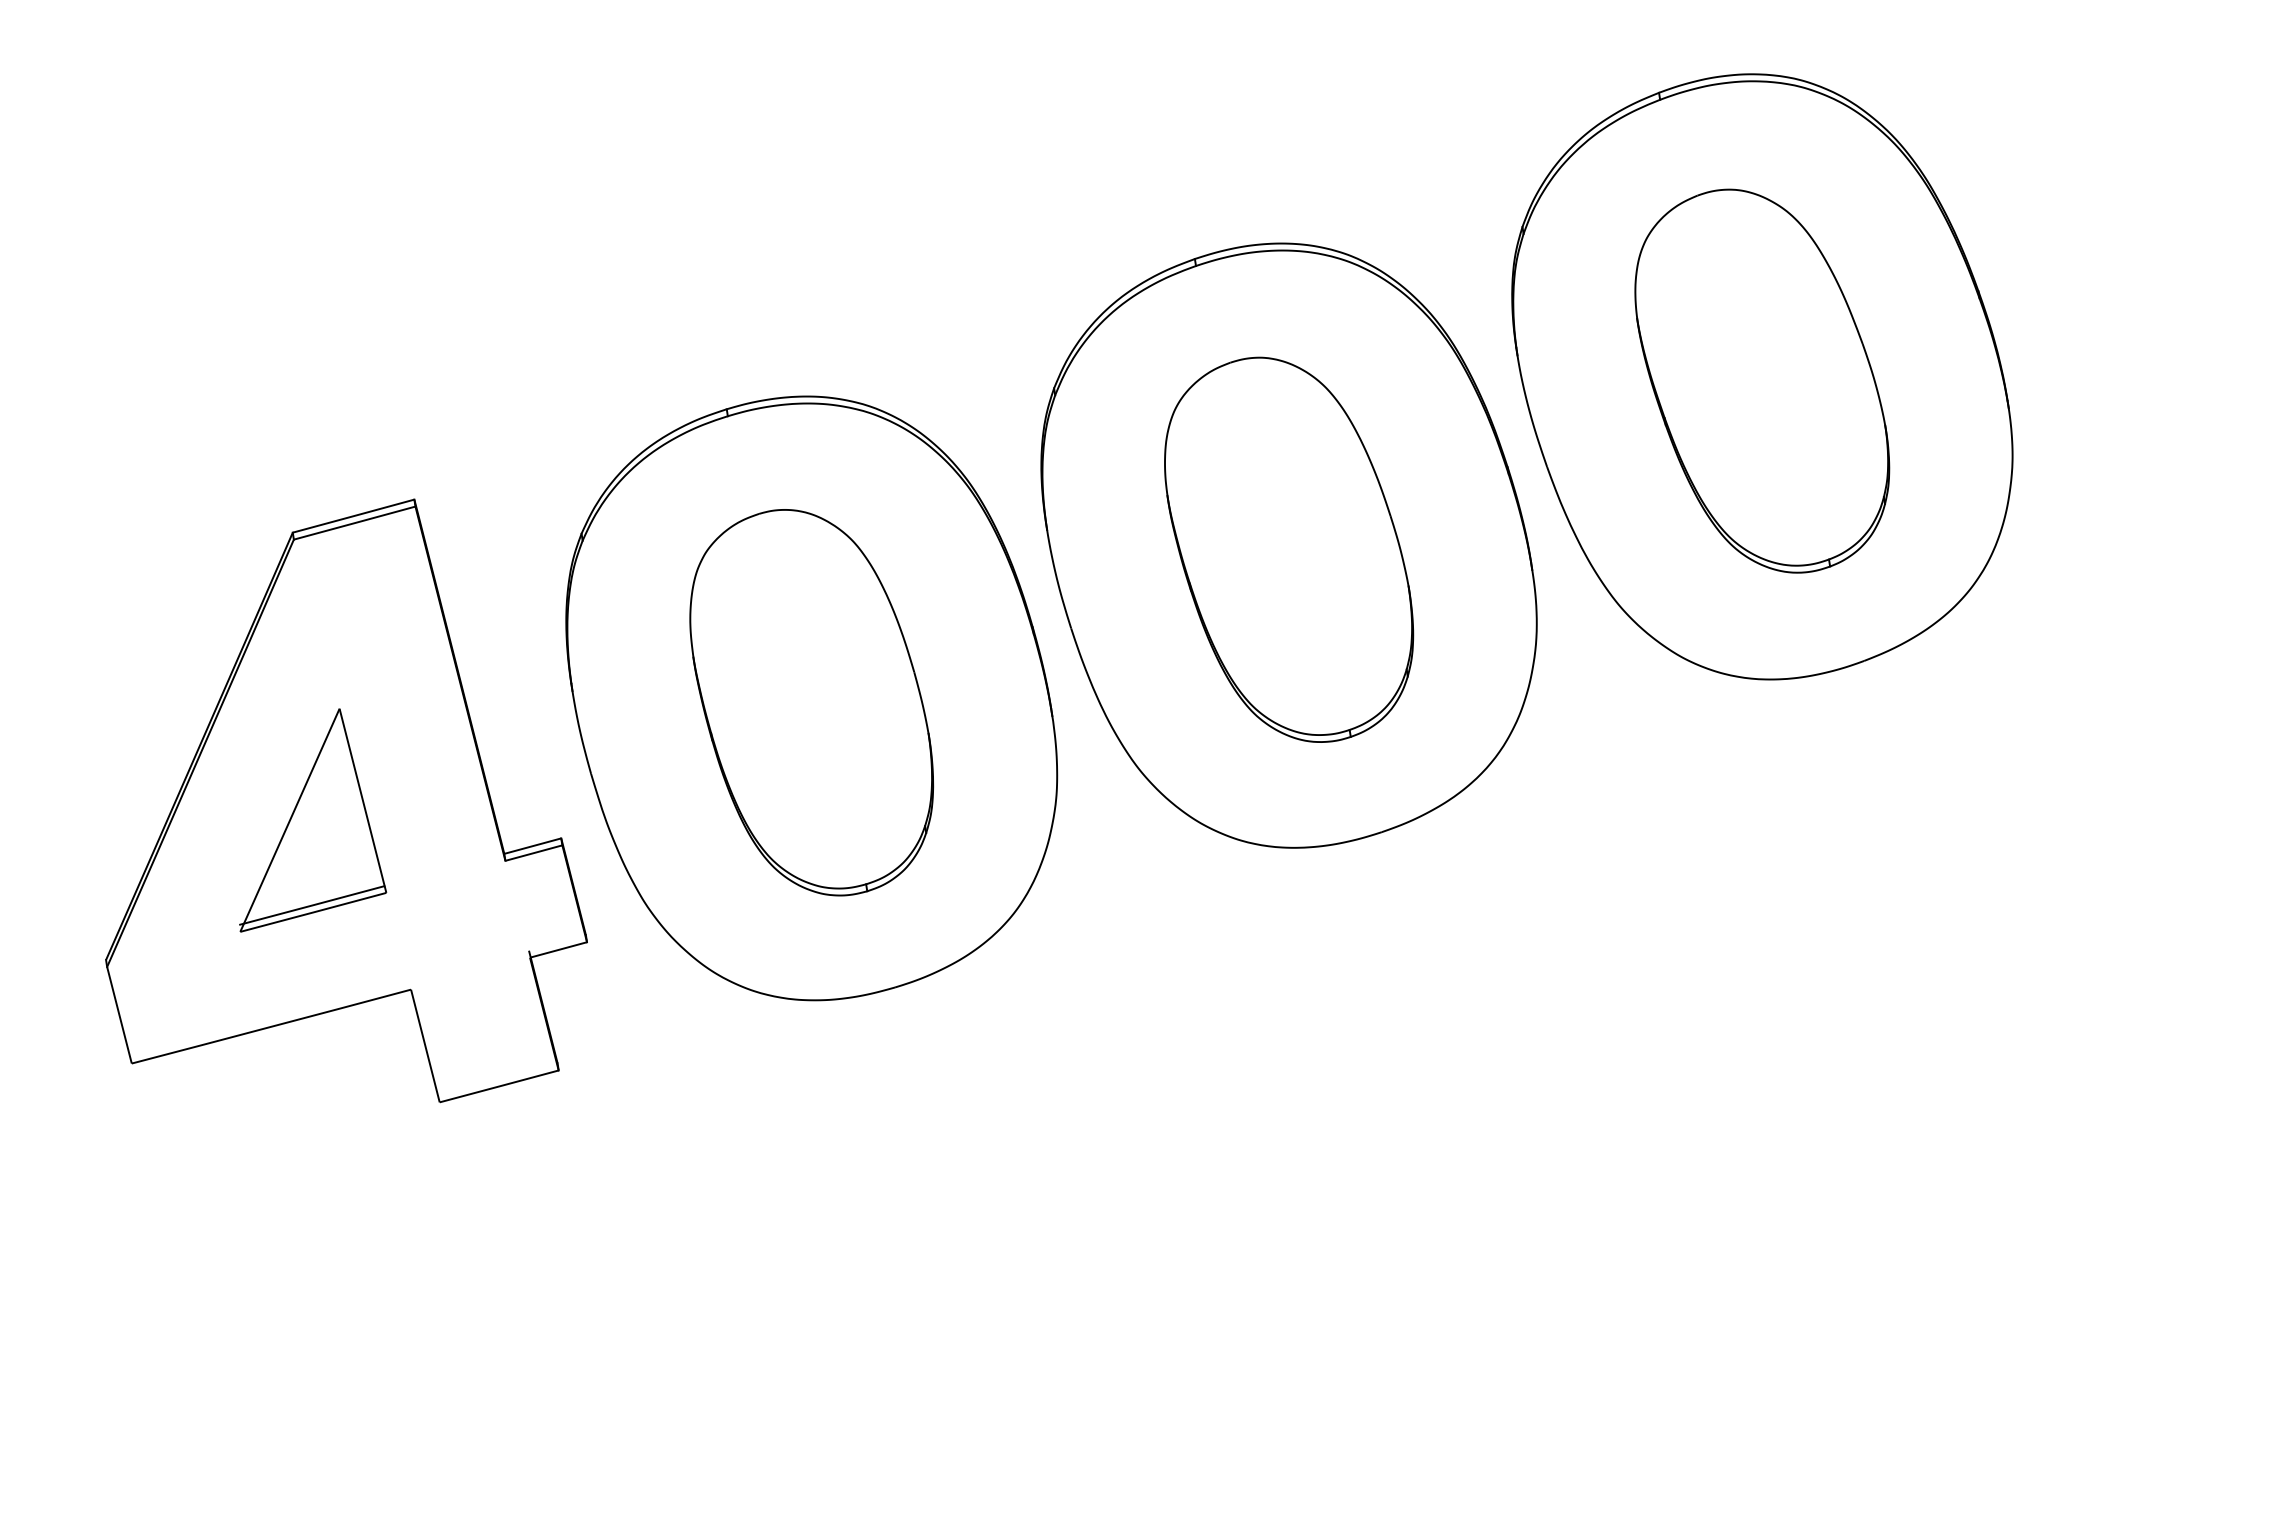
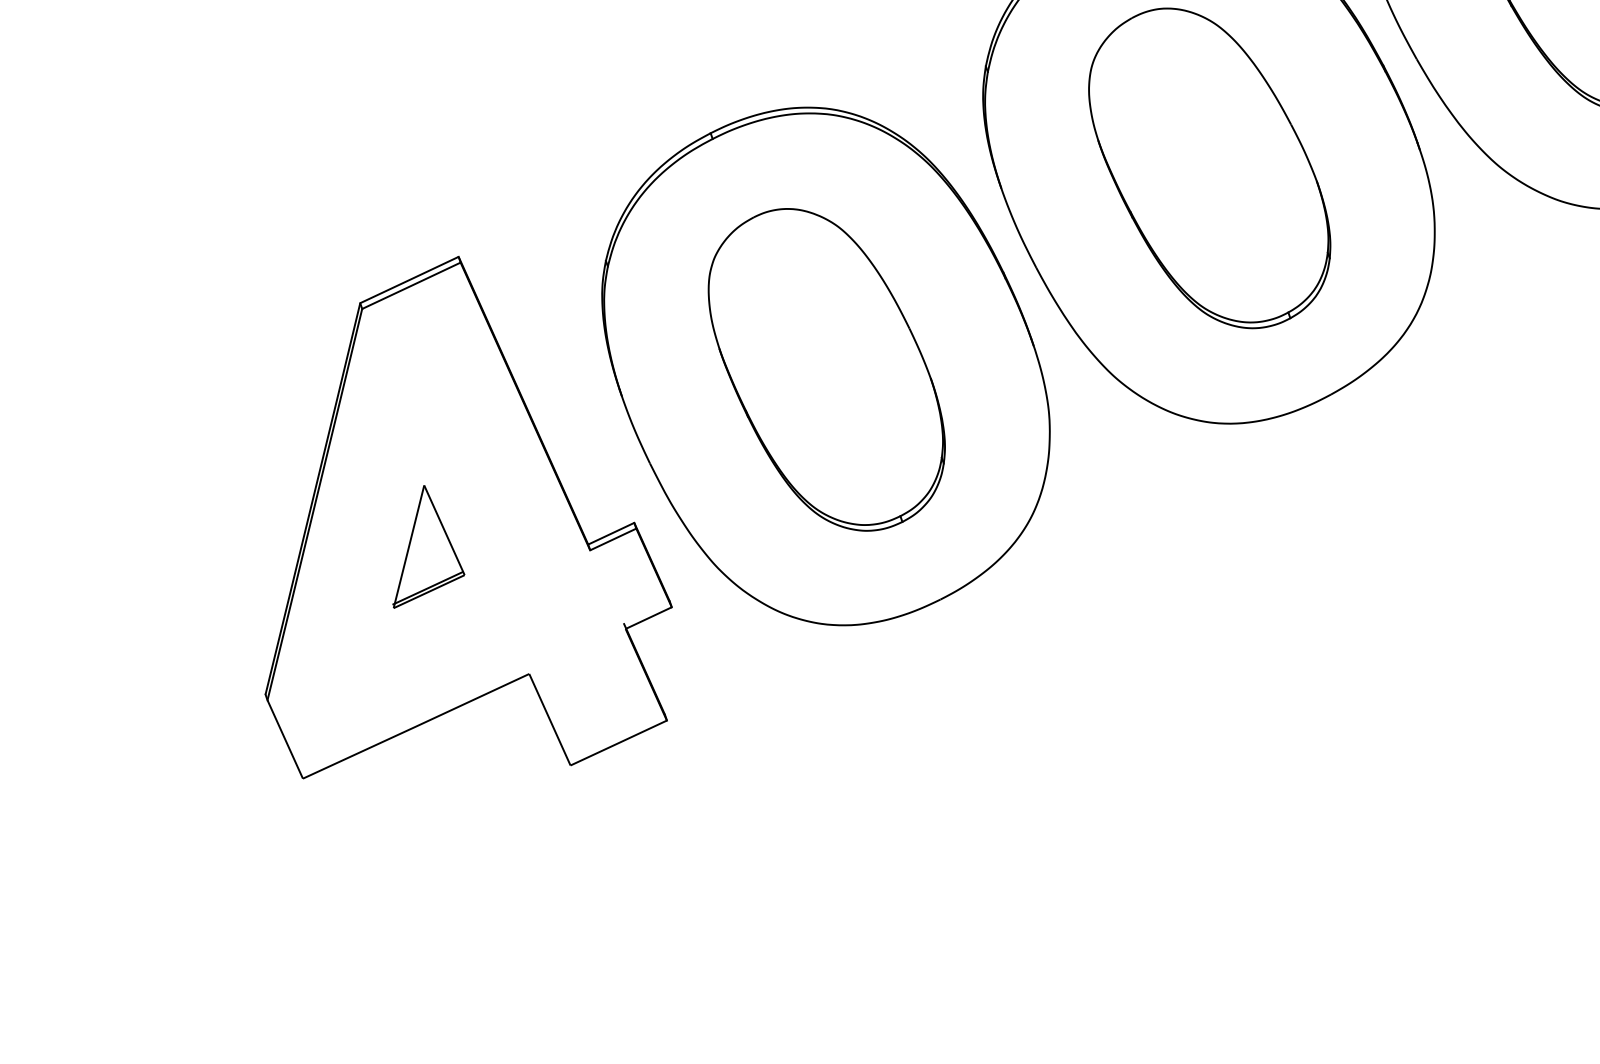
part: (313, 820) -> (420, 544), size x0.6

